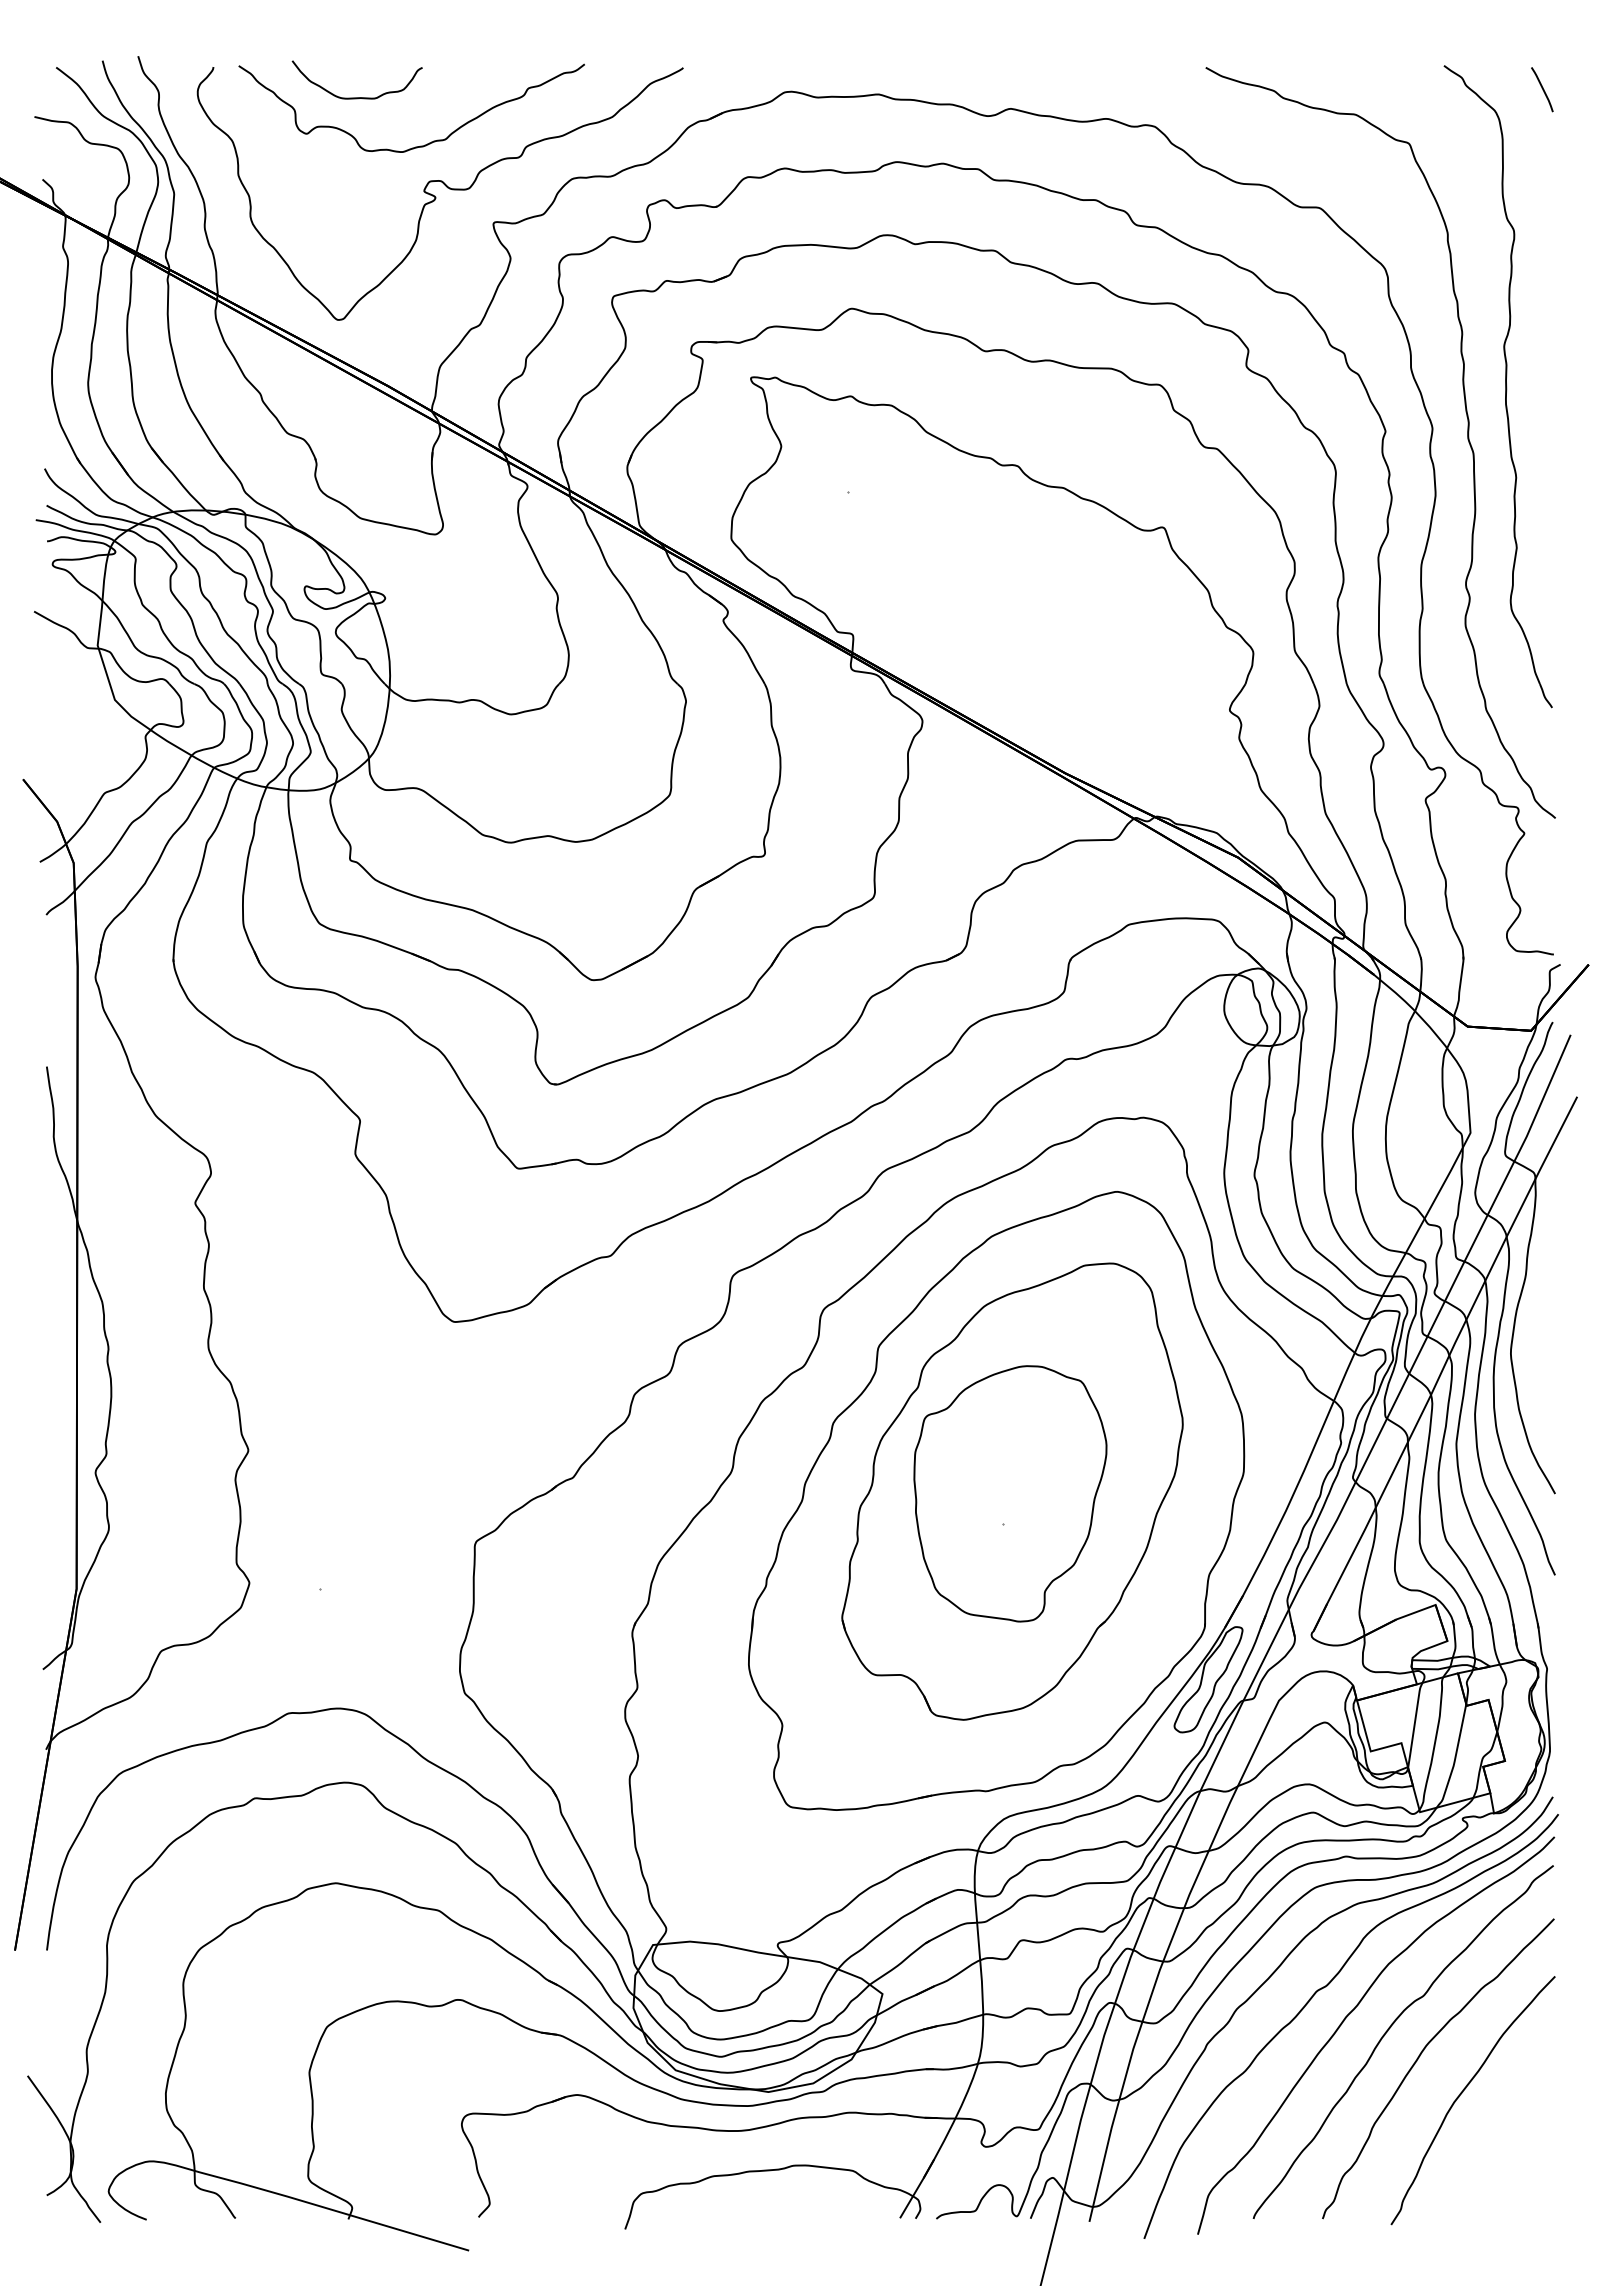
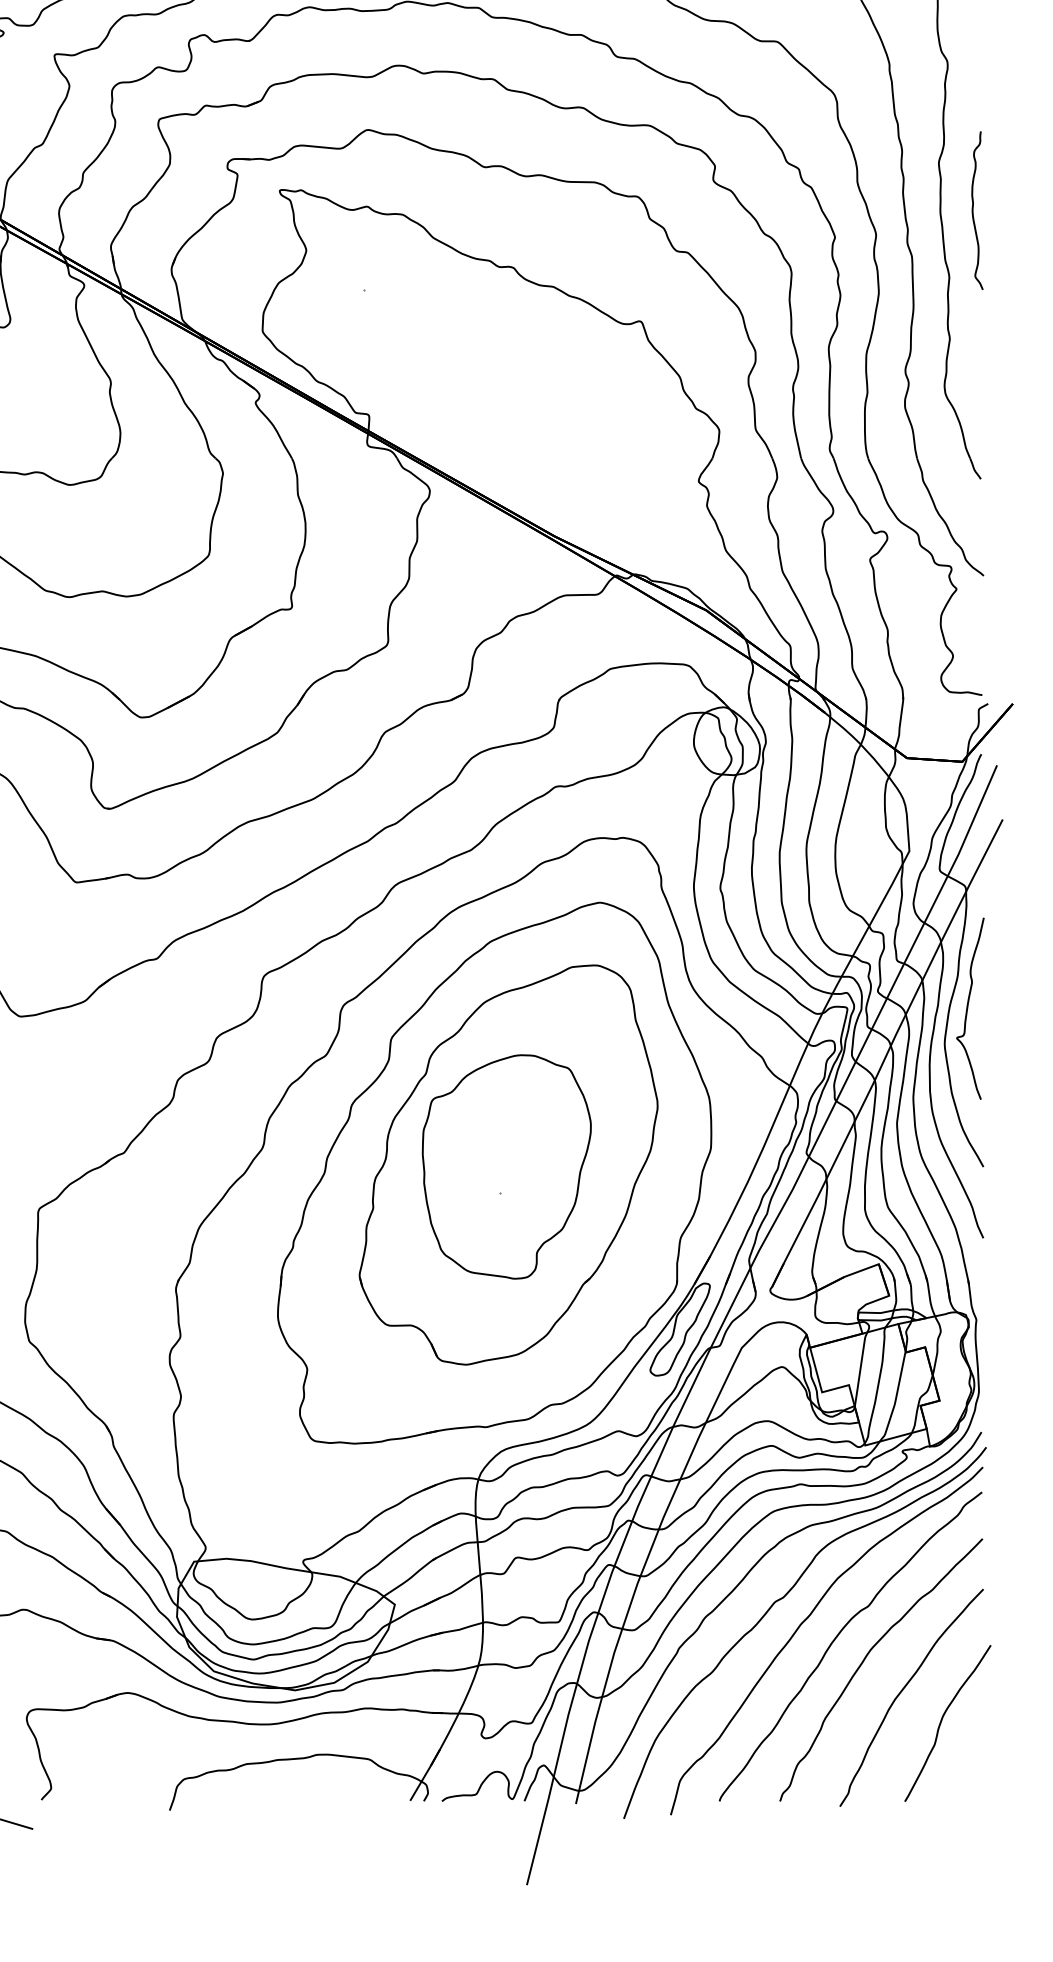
curve: (1543, 400) -> (973, 210), added
curve: (1537, 1313) -> (968, 1009), added
curve: (1508, 2126) -> (942, 1720), added

